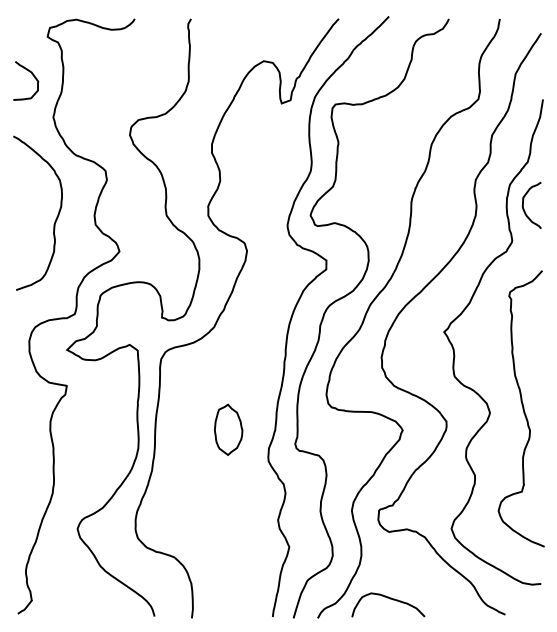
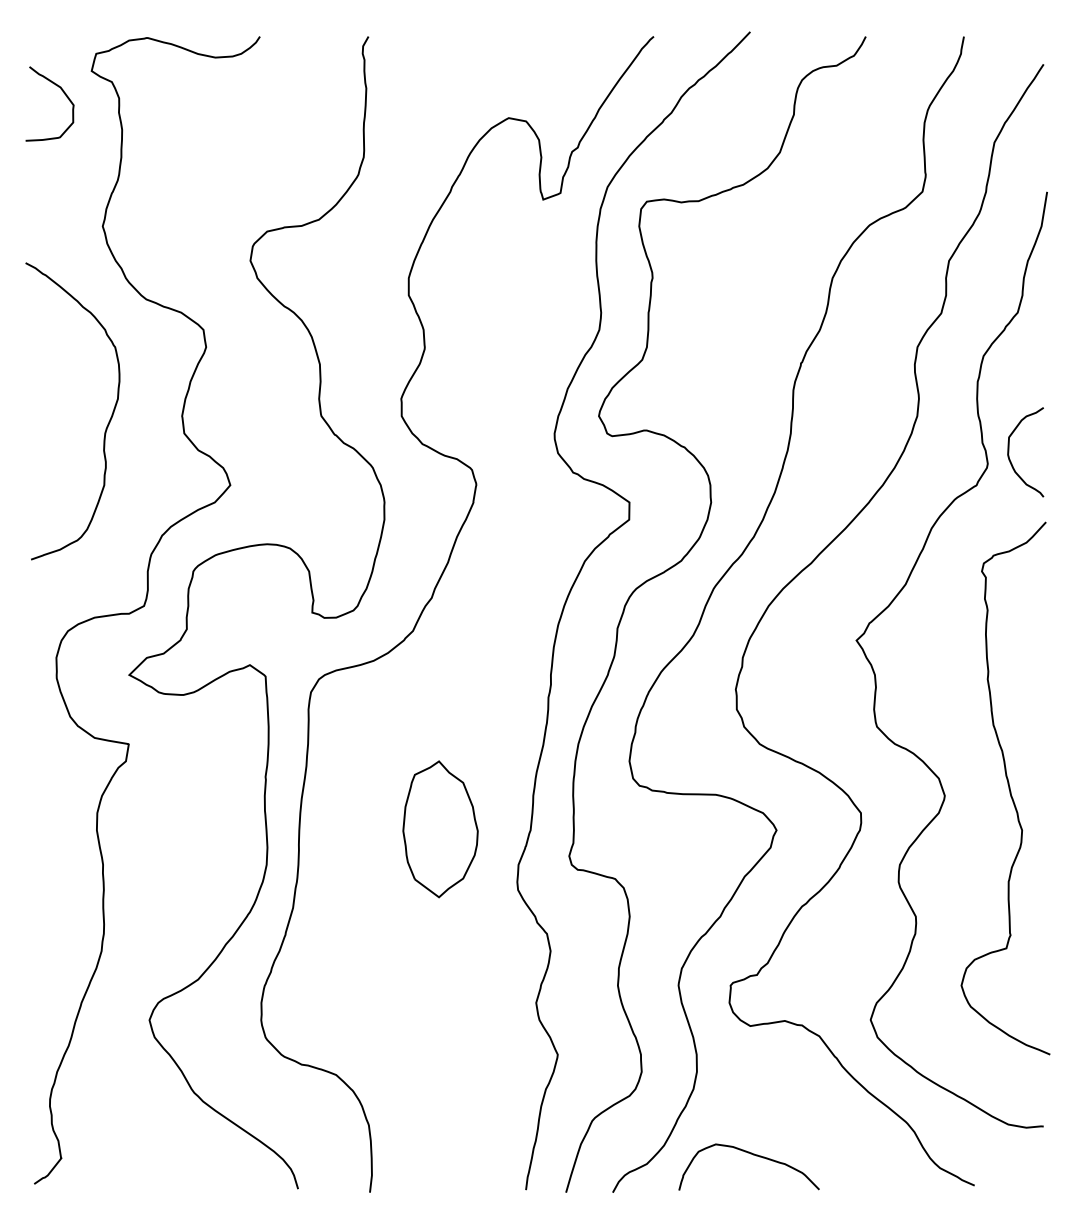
curve: (31, 74) -> (60, 91), moved
curve: (524, 208) -> (1011, 458), moved
part: (228, 429) -> (440, 828), size x1.4

